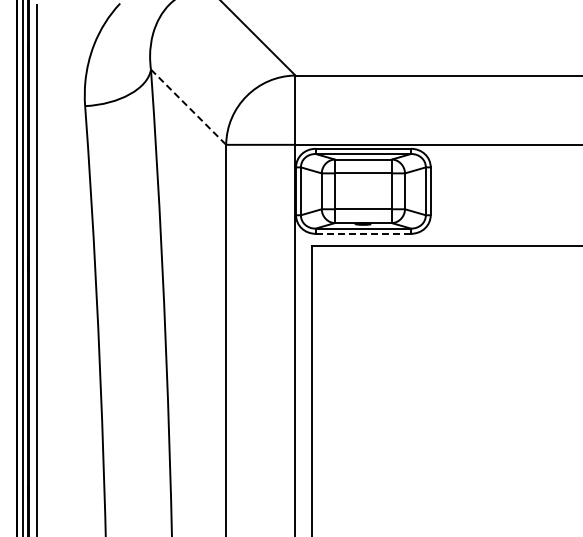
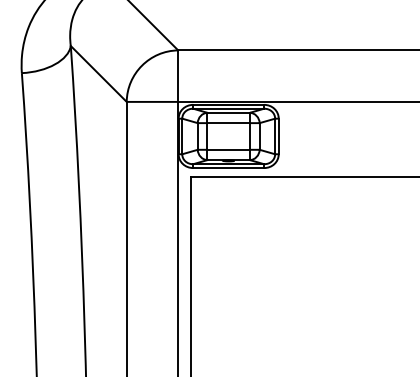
line: (188, 107) -> (98, 74), dashed -> solid
line: (363, 233) -> (228, 167), dashed -> solid

